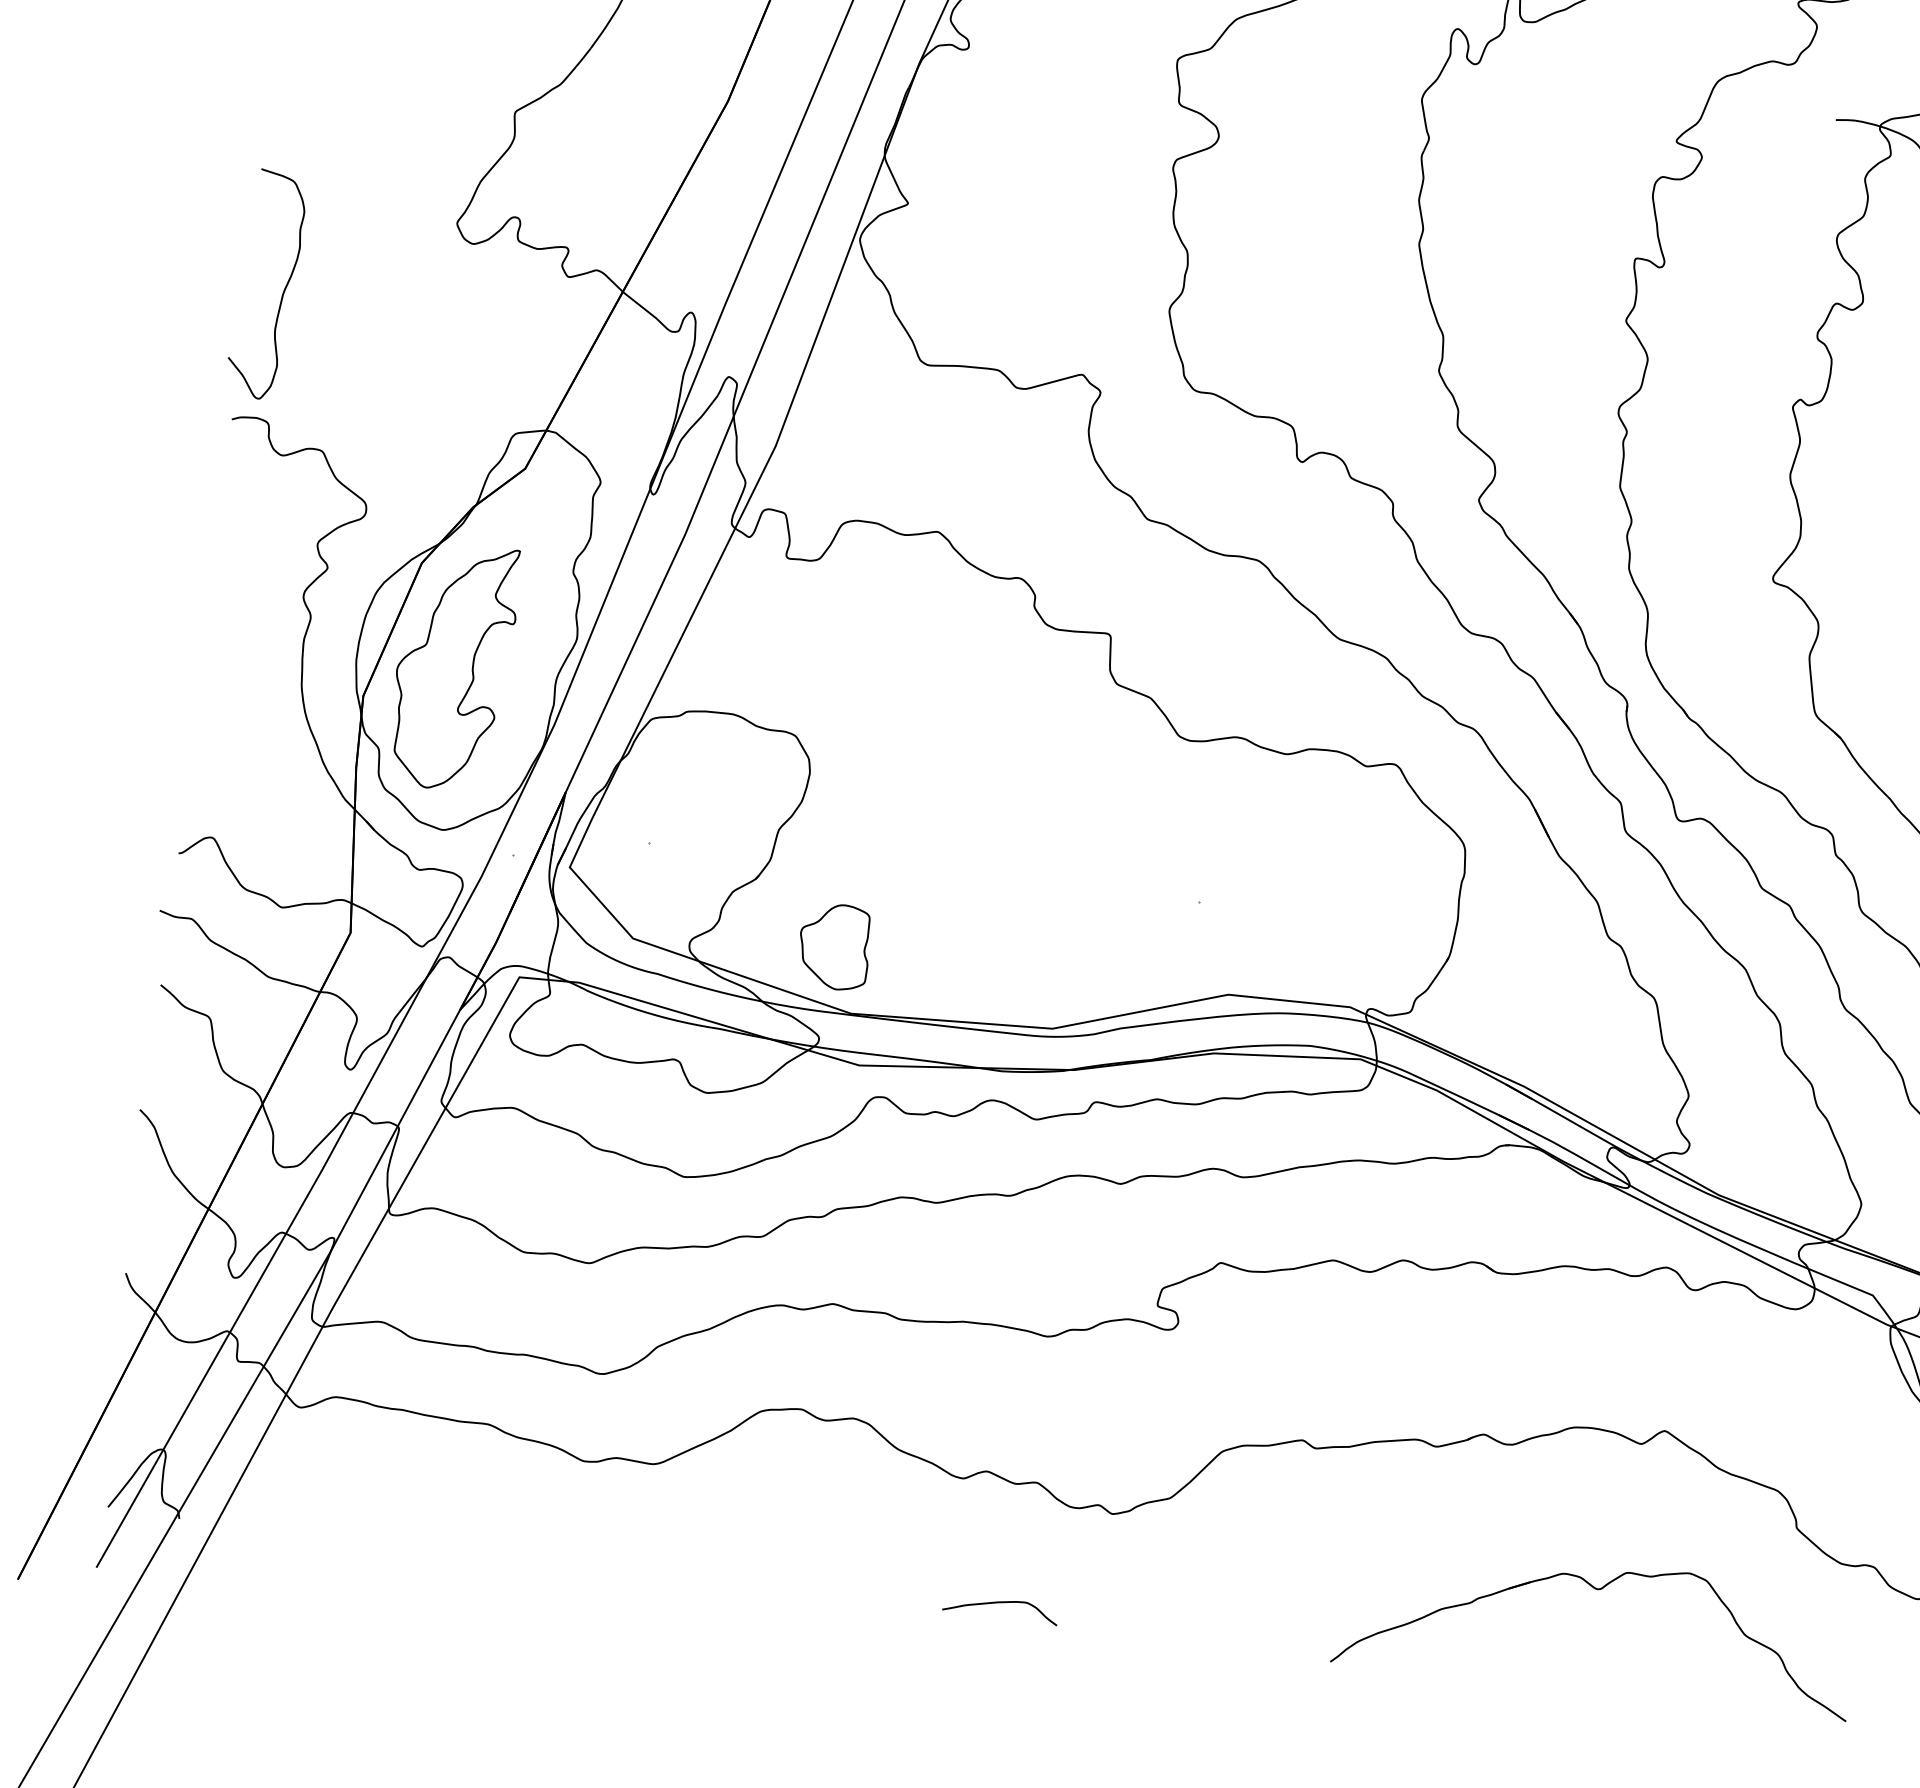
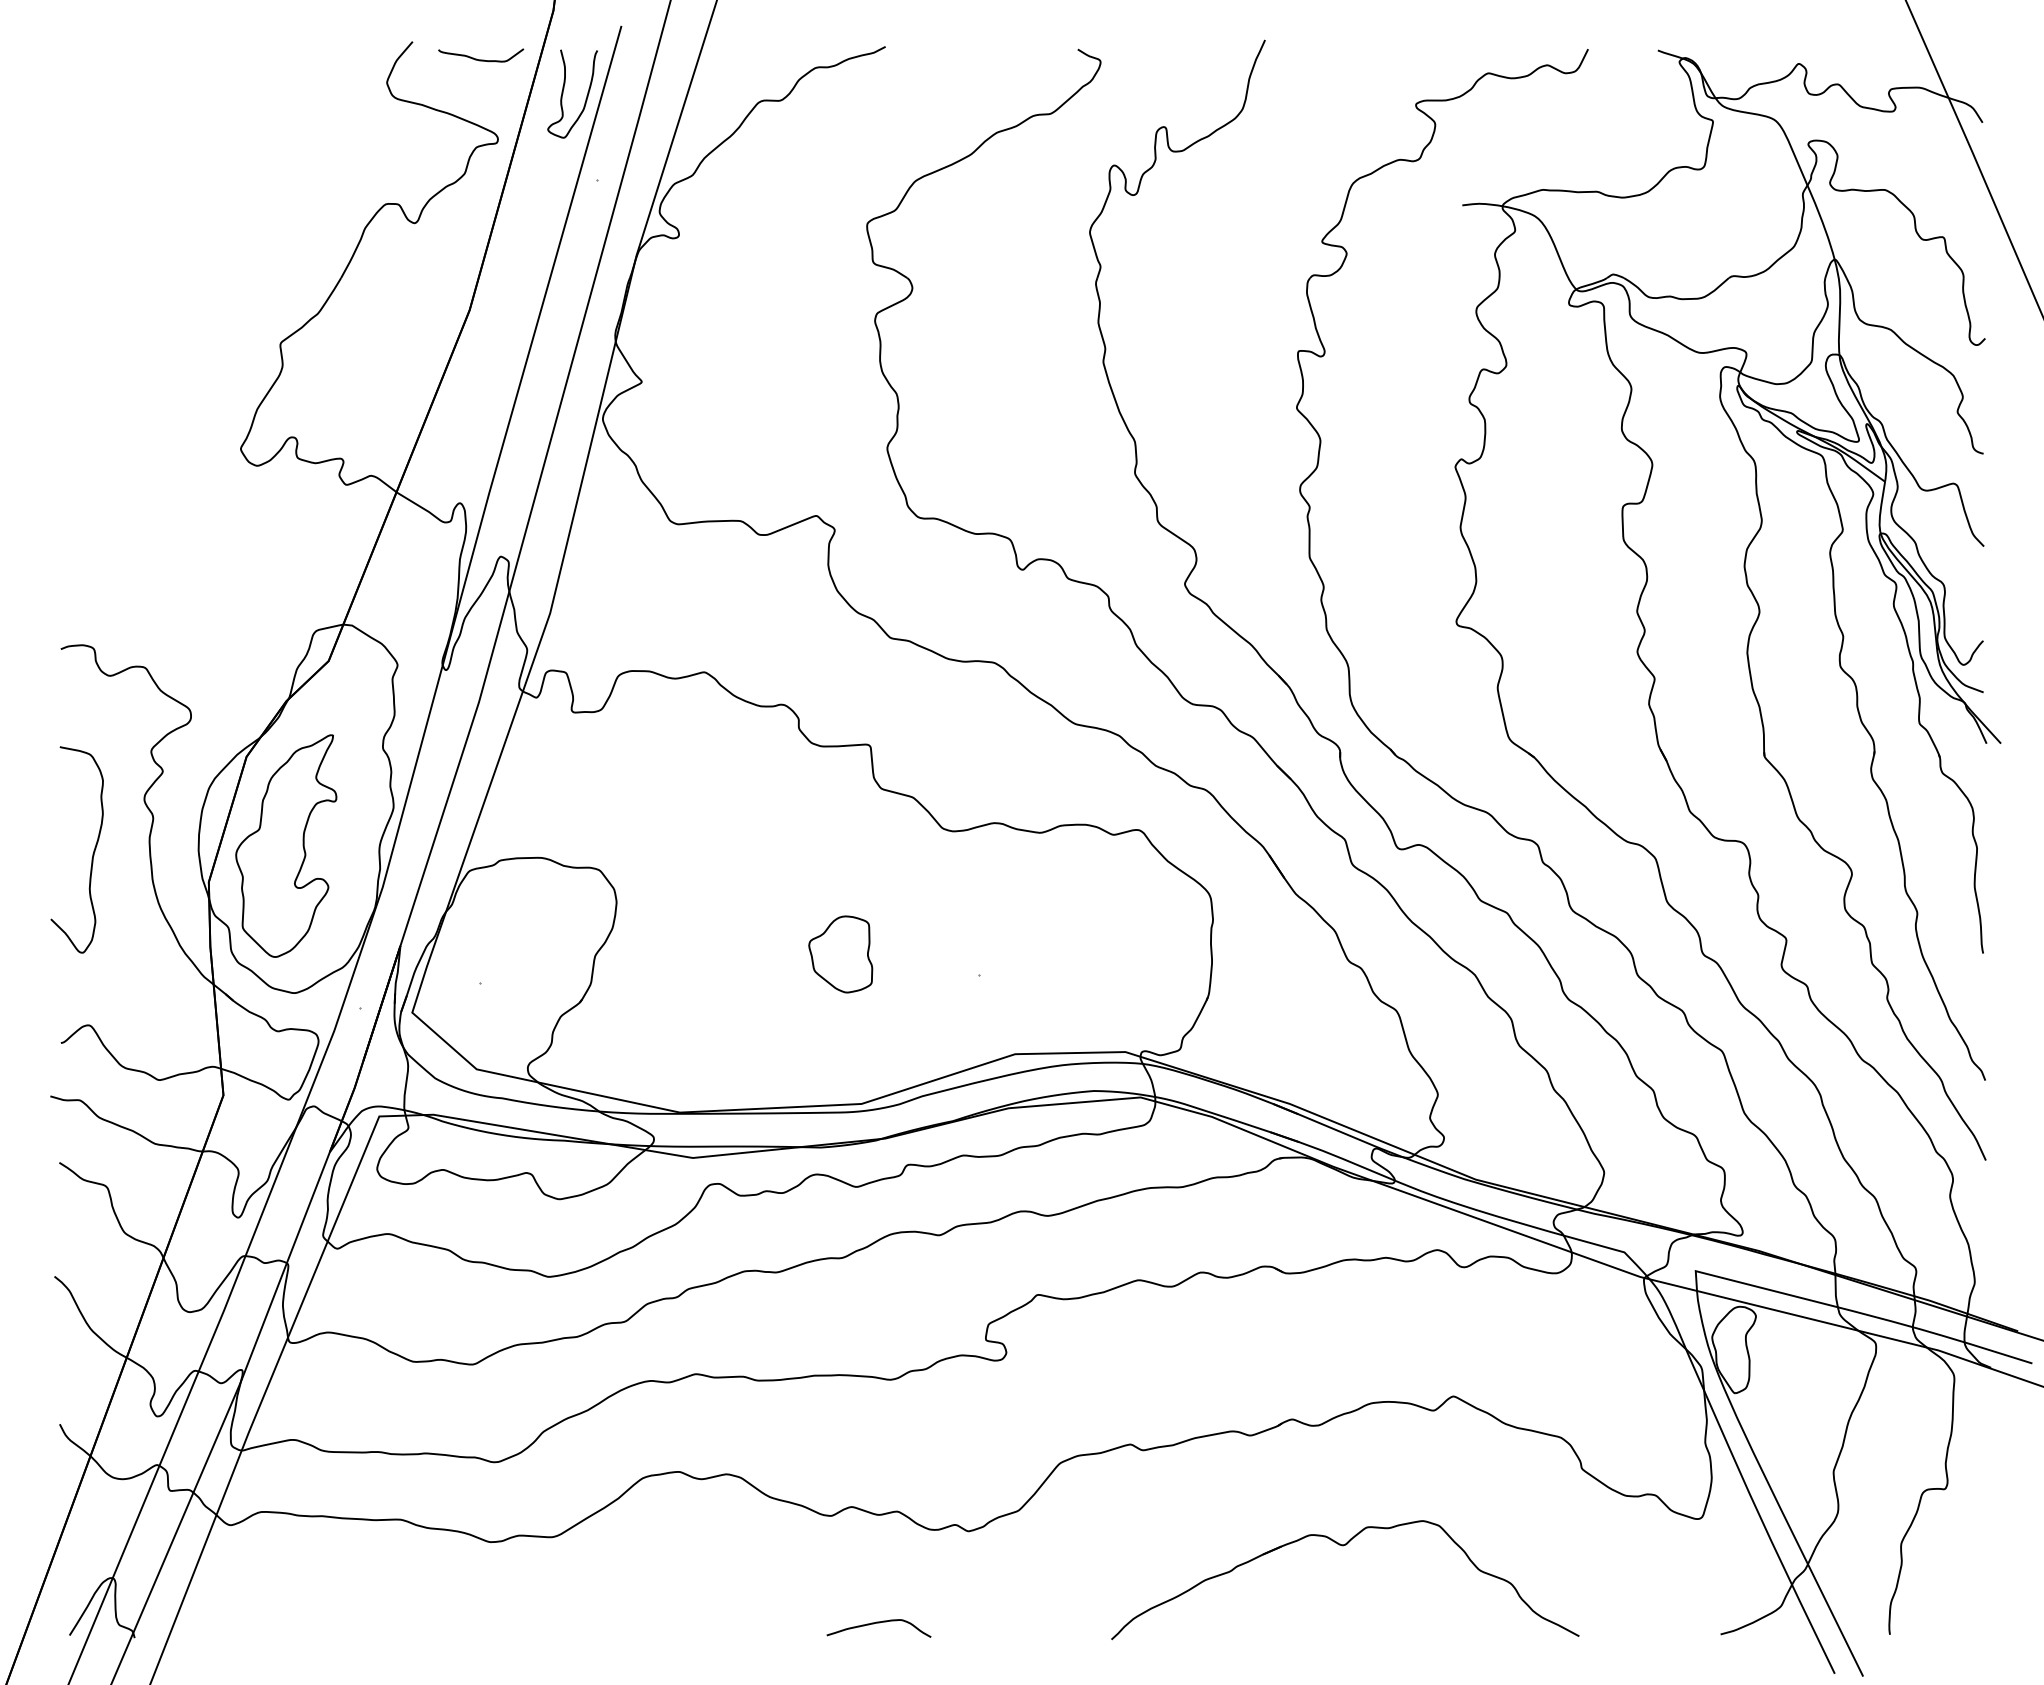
curve: (282, 290) -> (92, 853), moved
part: (834, 946) -> (840, 954), moved
part: (1598, 1590) -> (1343, 1546), moved

